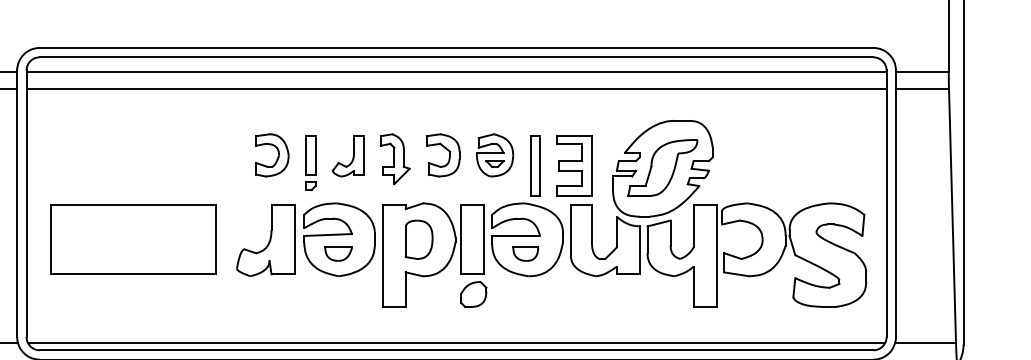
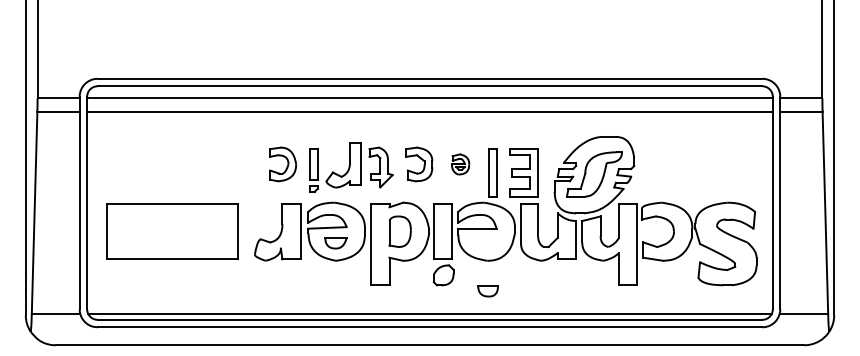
part: (494, 155) -> (460, 164), size x0.6
part: (348, 156) -> (343, 165), size x1.4
part: (524, 254) -> (487, 291), moved

